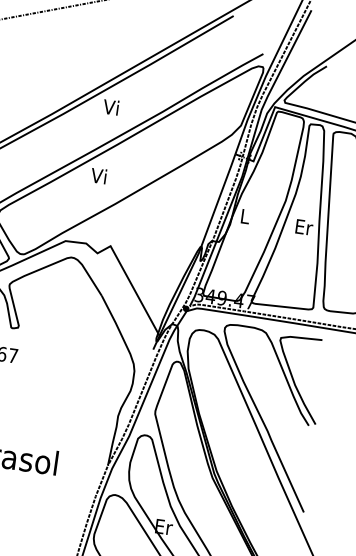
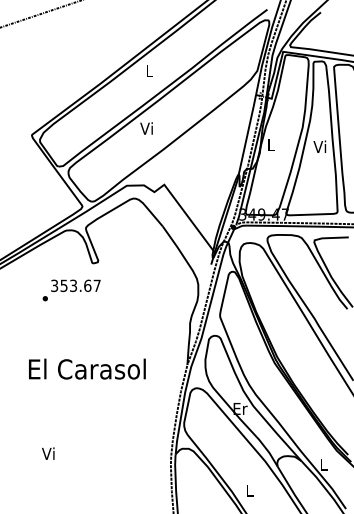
text: (110, 106) -> (148, 70), Vi -> L
text: (303, 226) -> (320, 146), Er -> Vi

